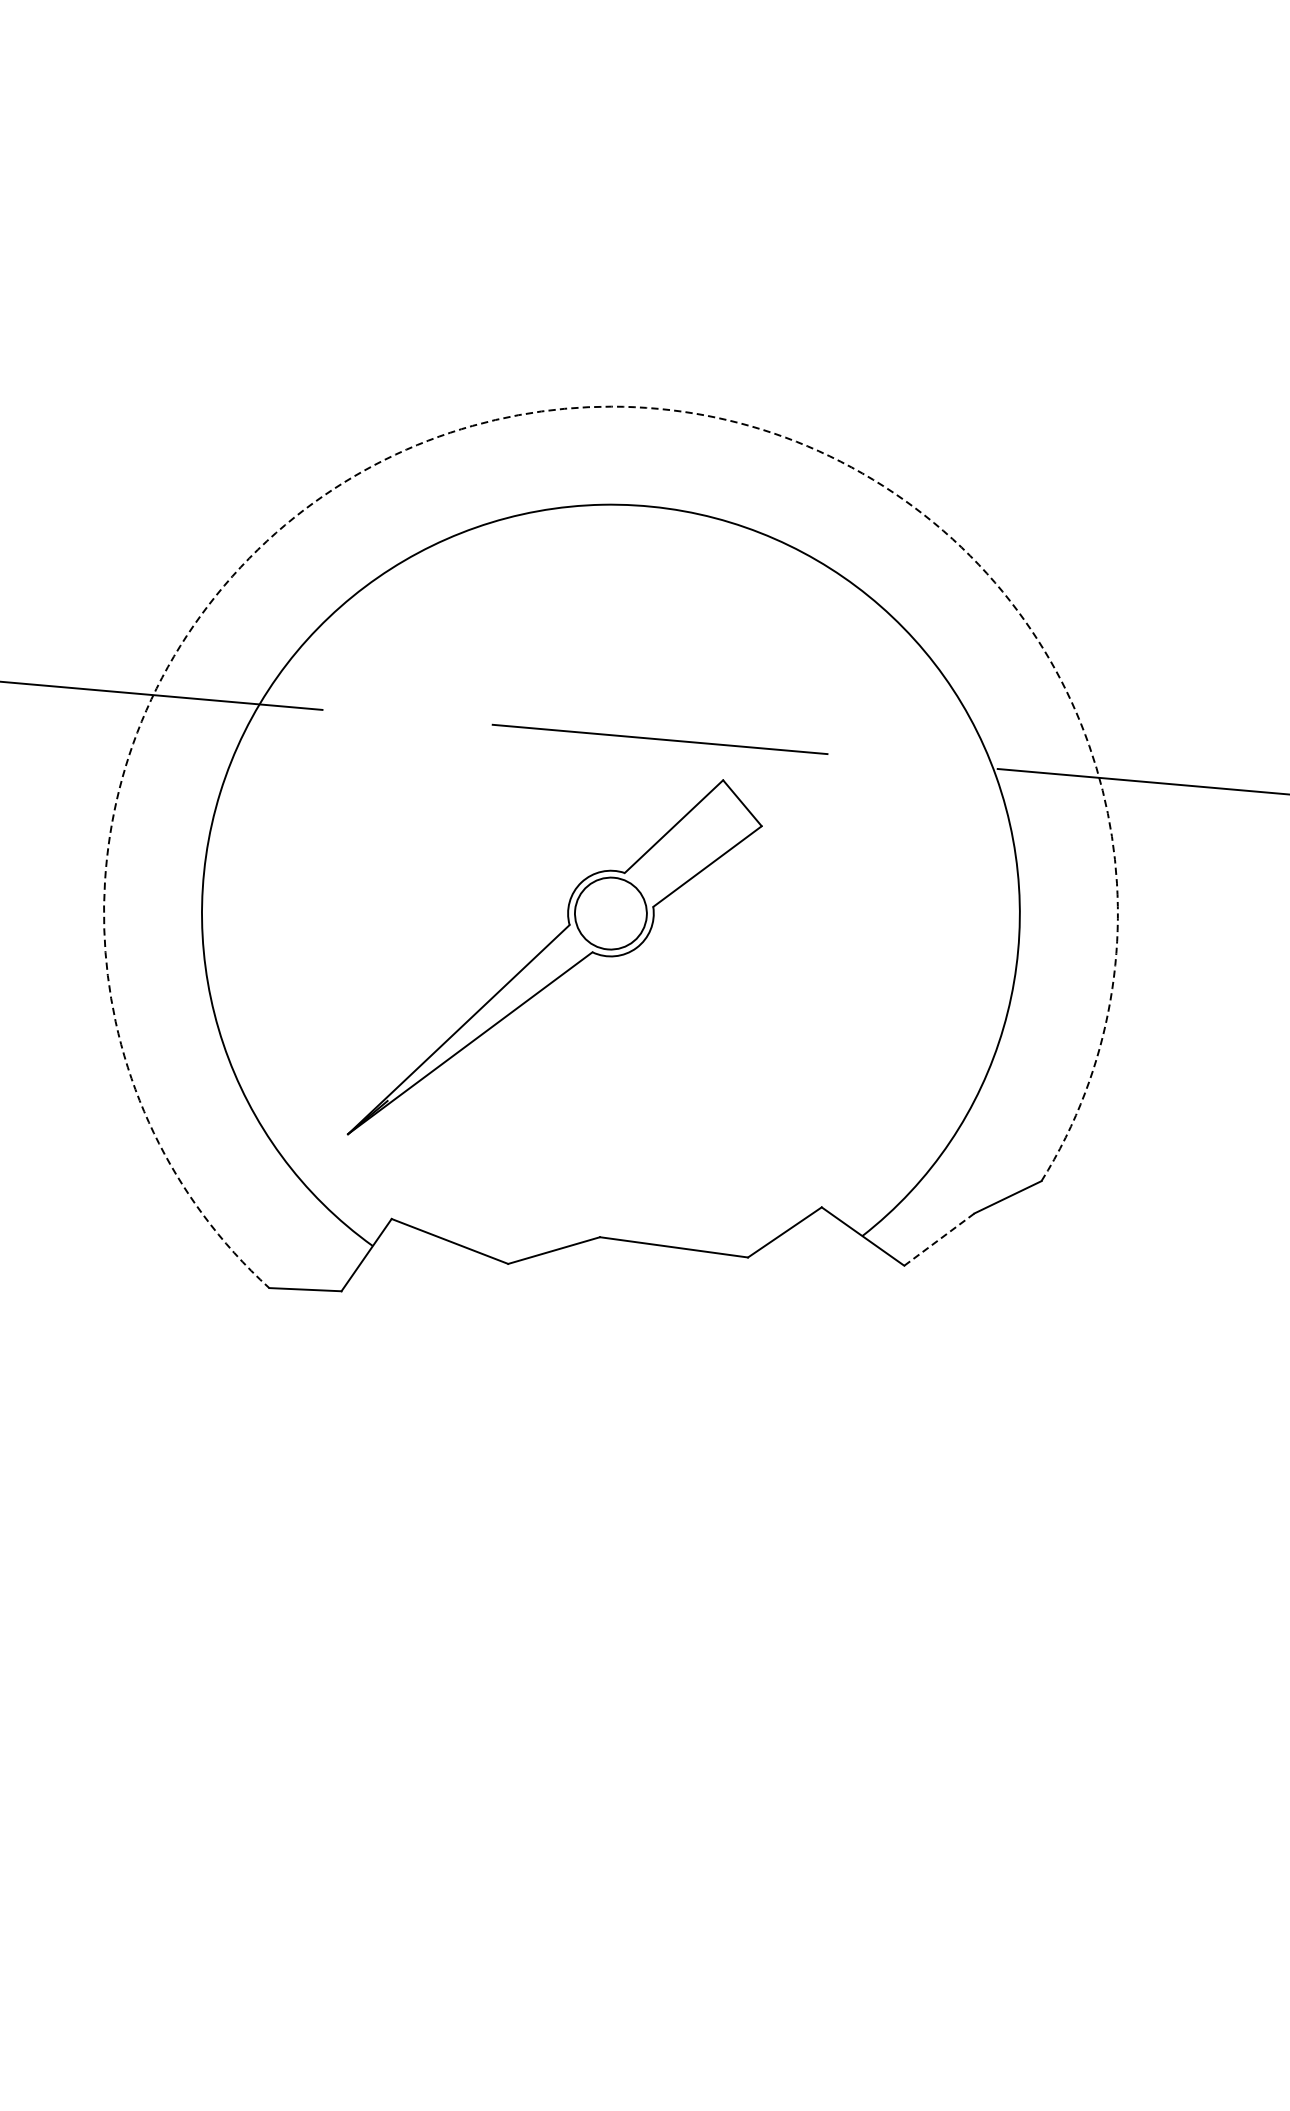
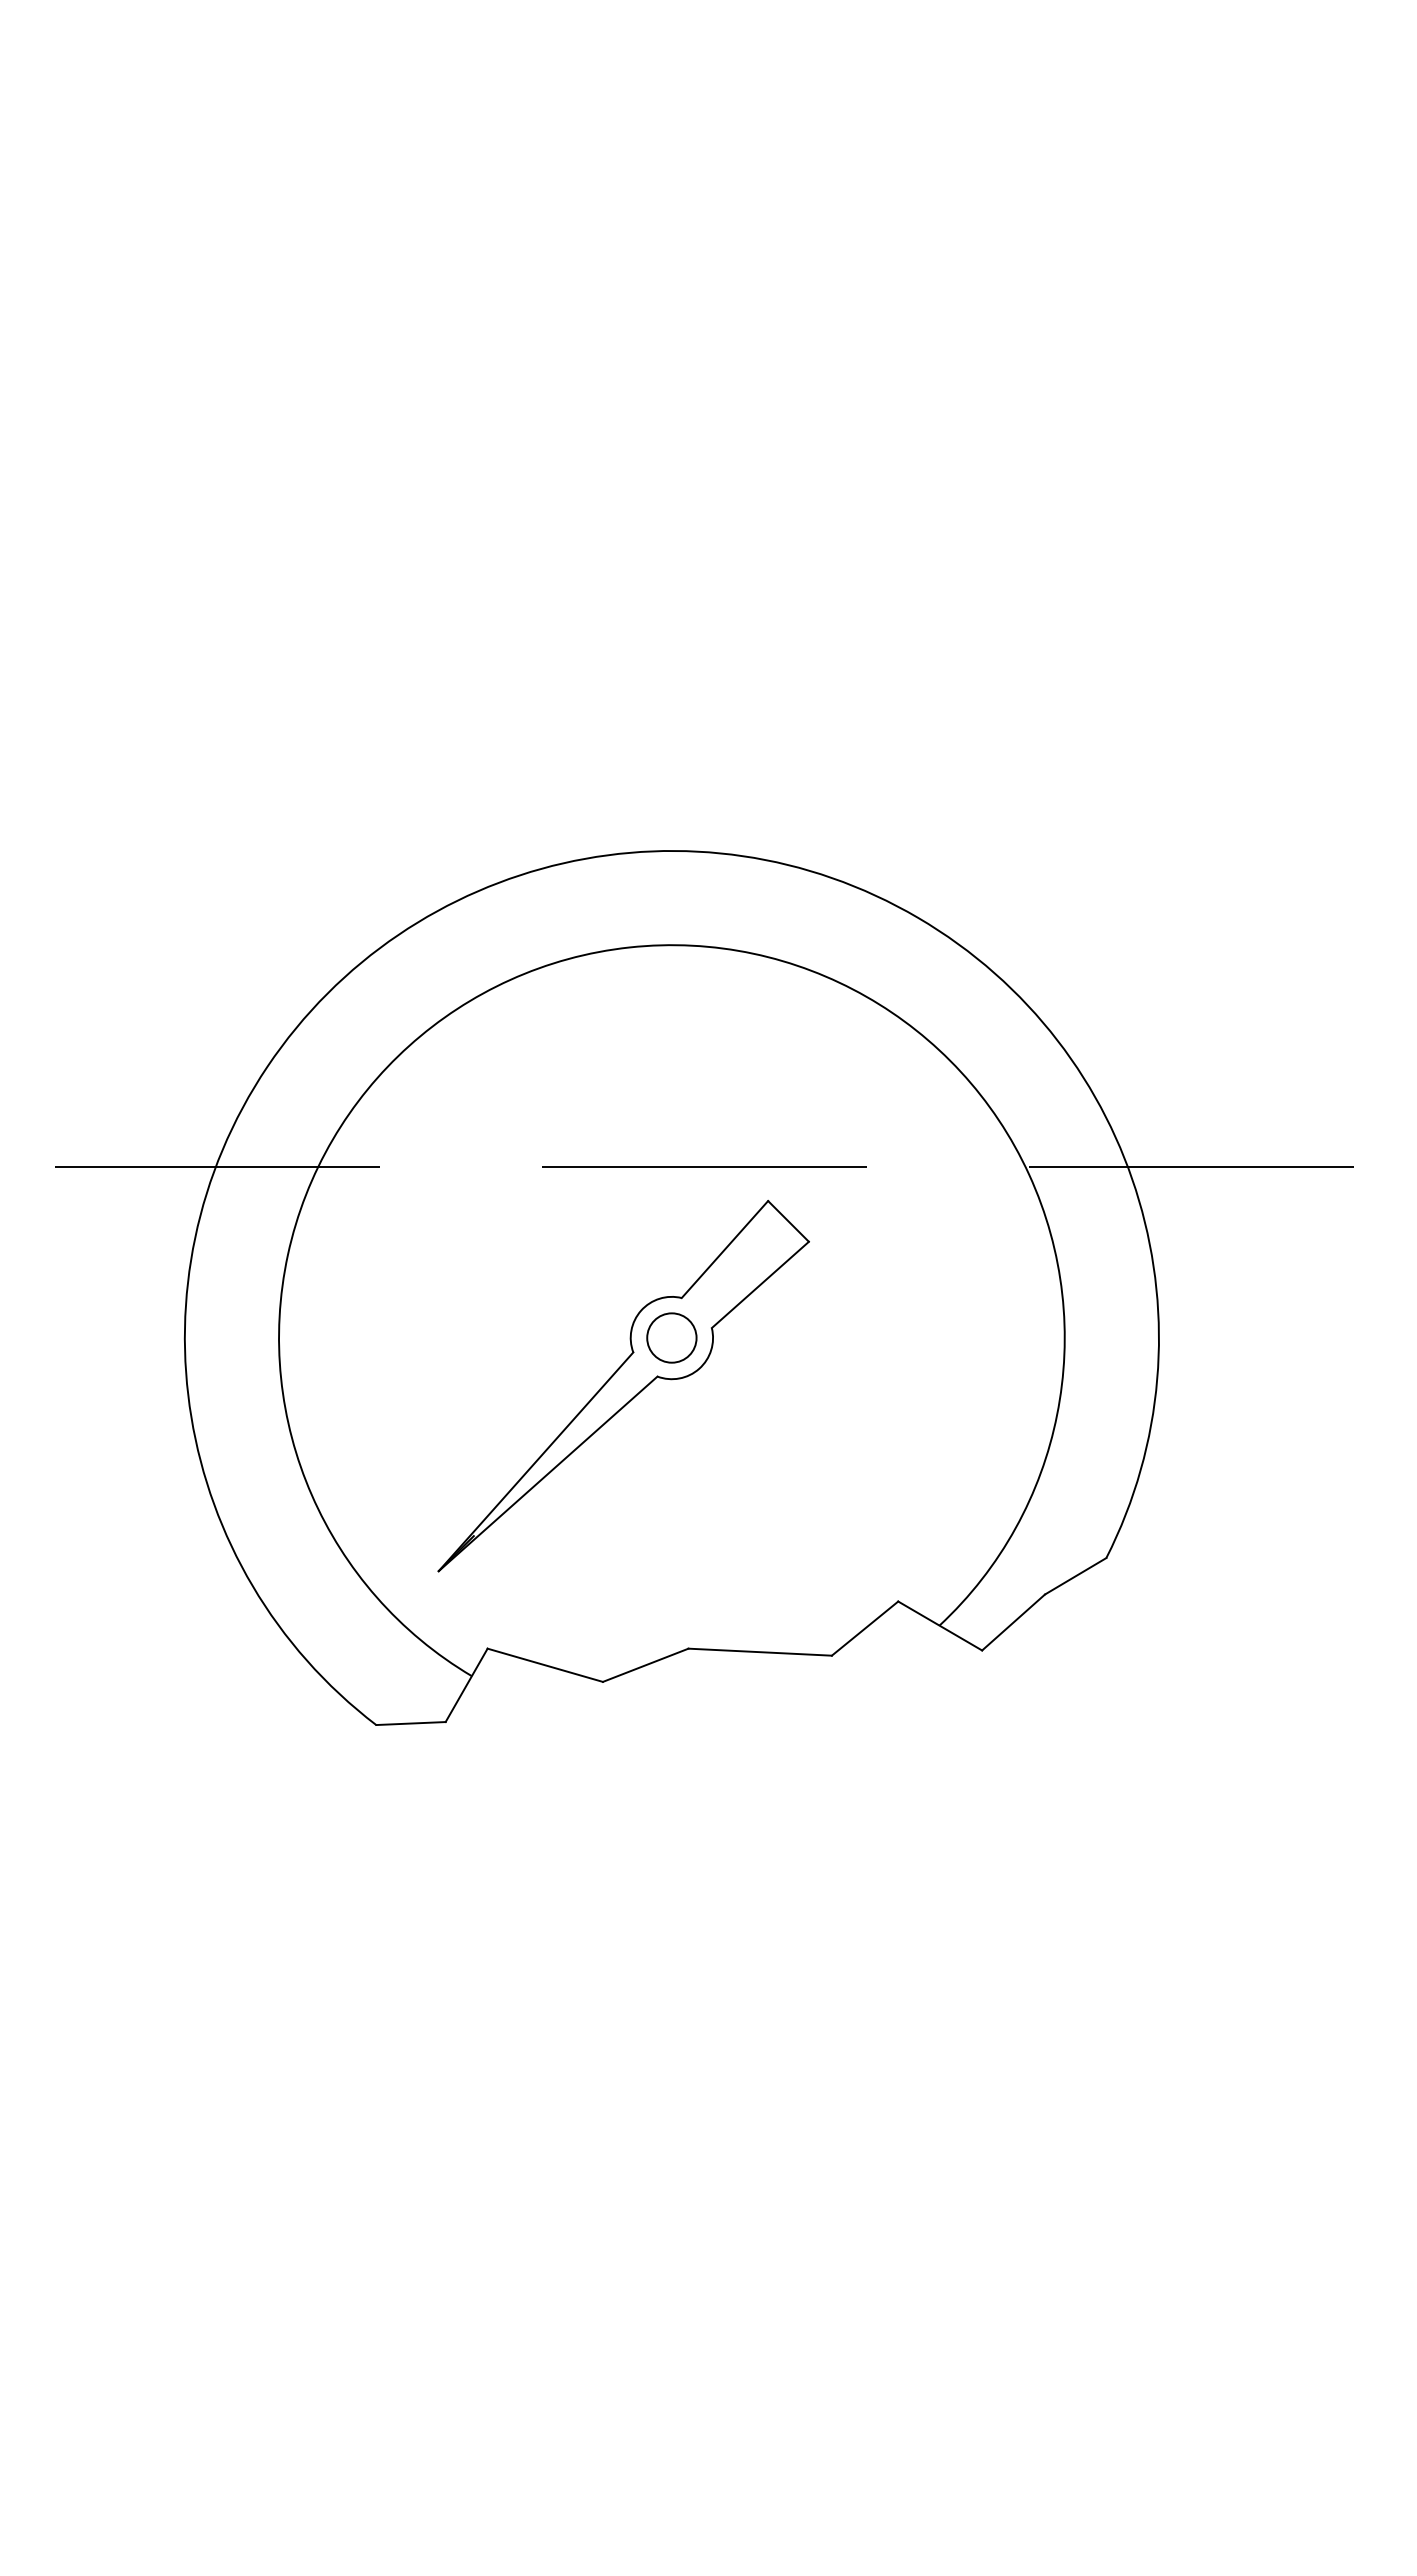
arc: (541, 411) -> (563, 863), dashed -> solid
circle: (610, 913) -> (671, 1337), size x0.71
line: (939, 1239) -> (1013, 1622), dashed -> solid

